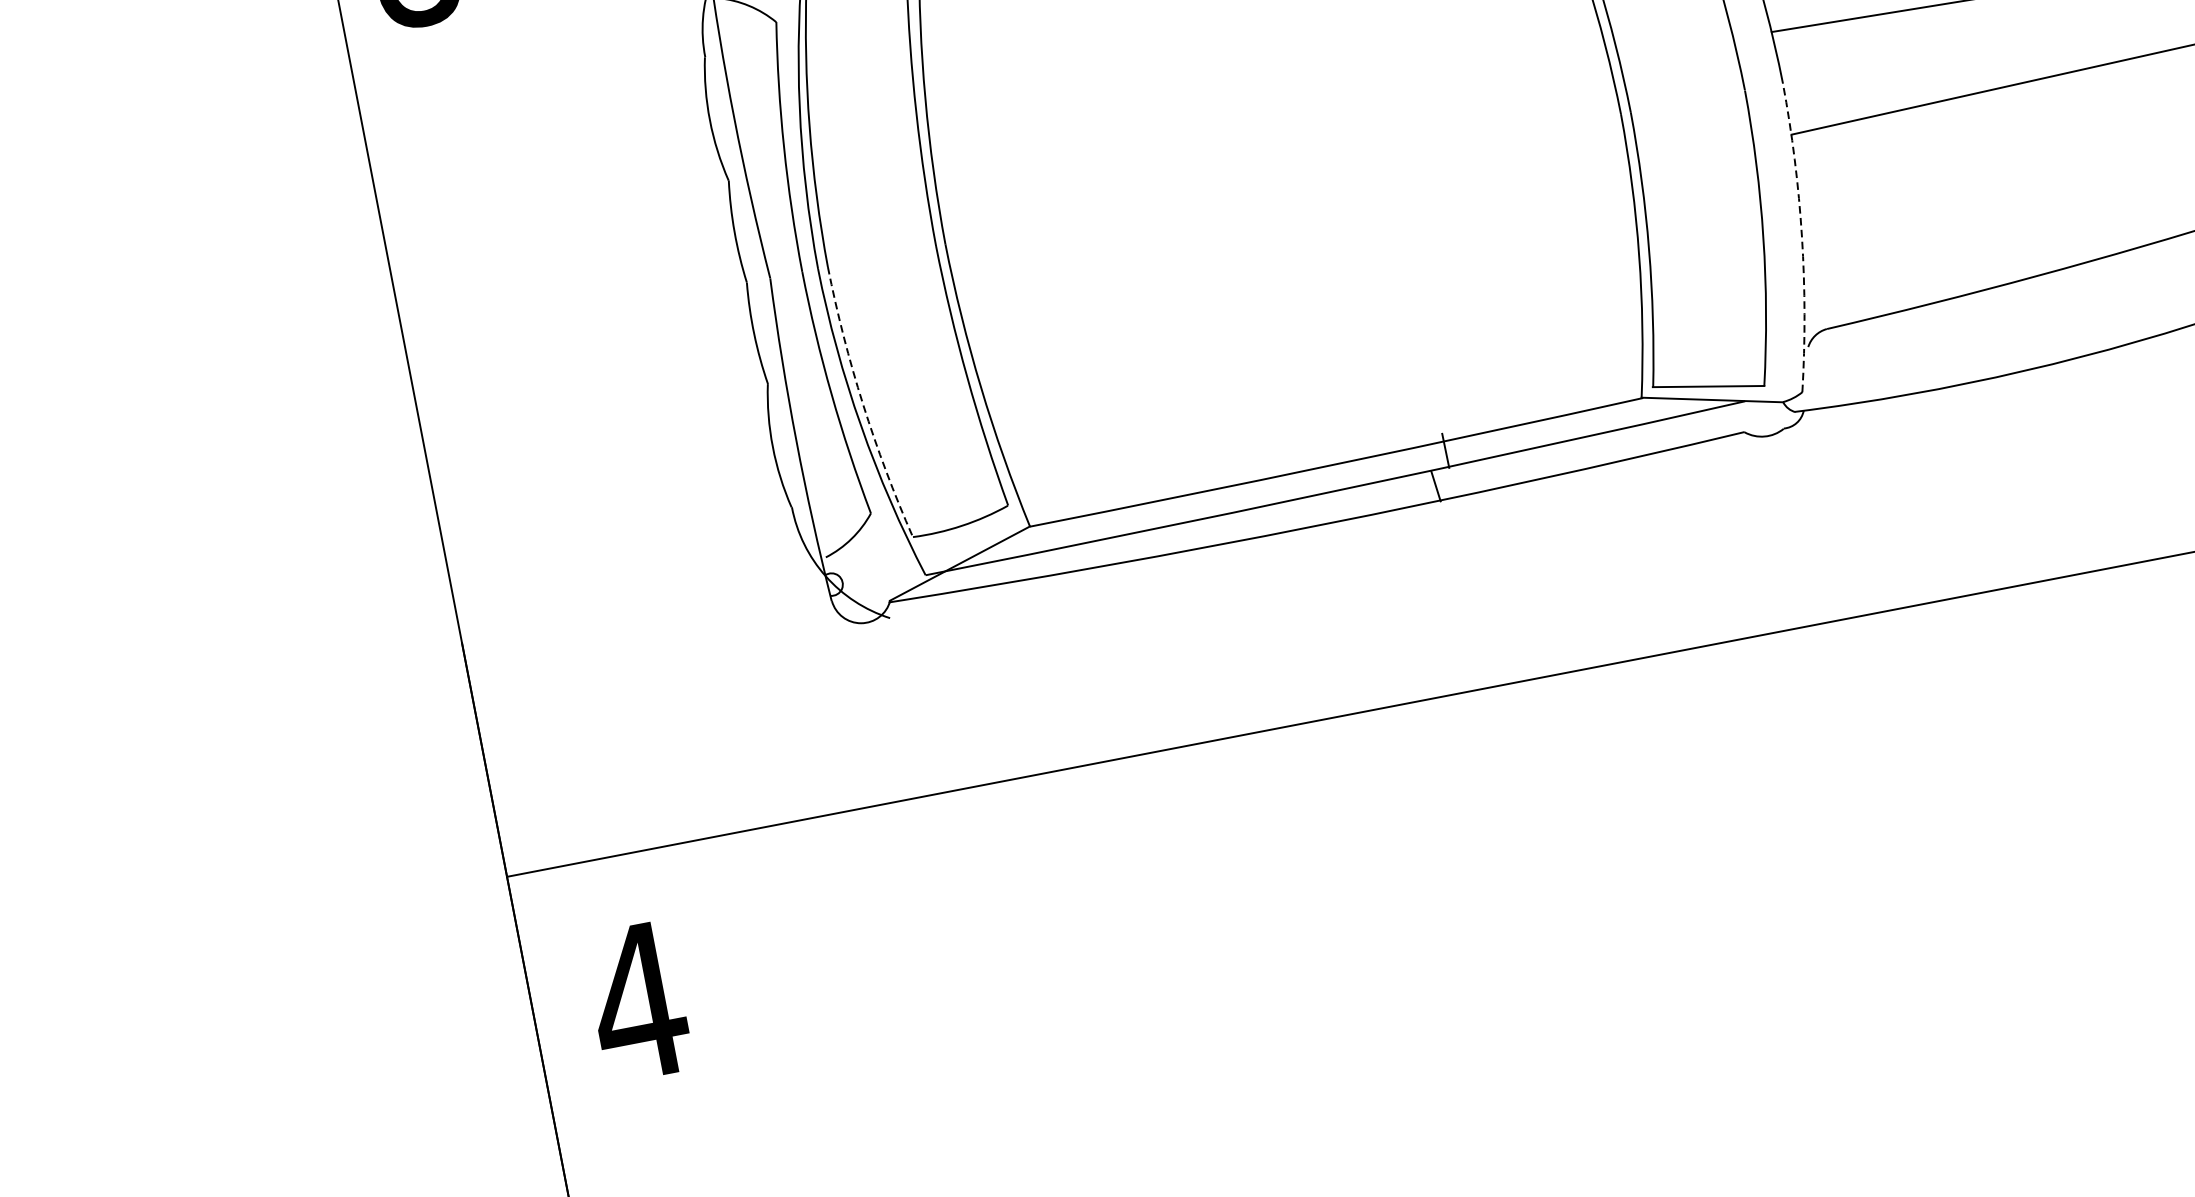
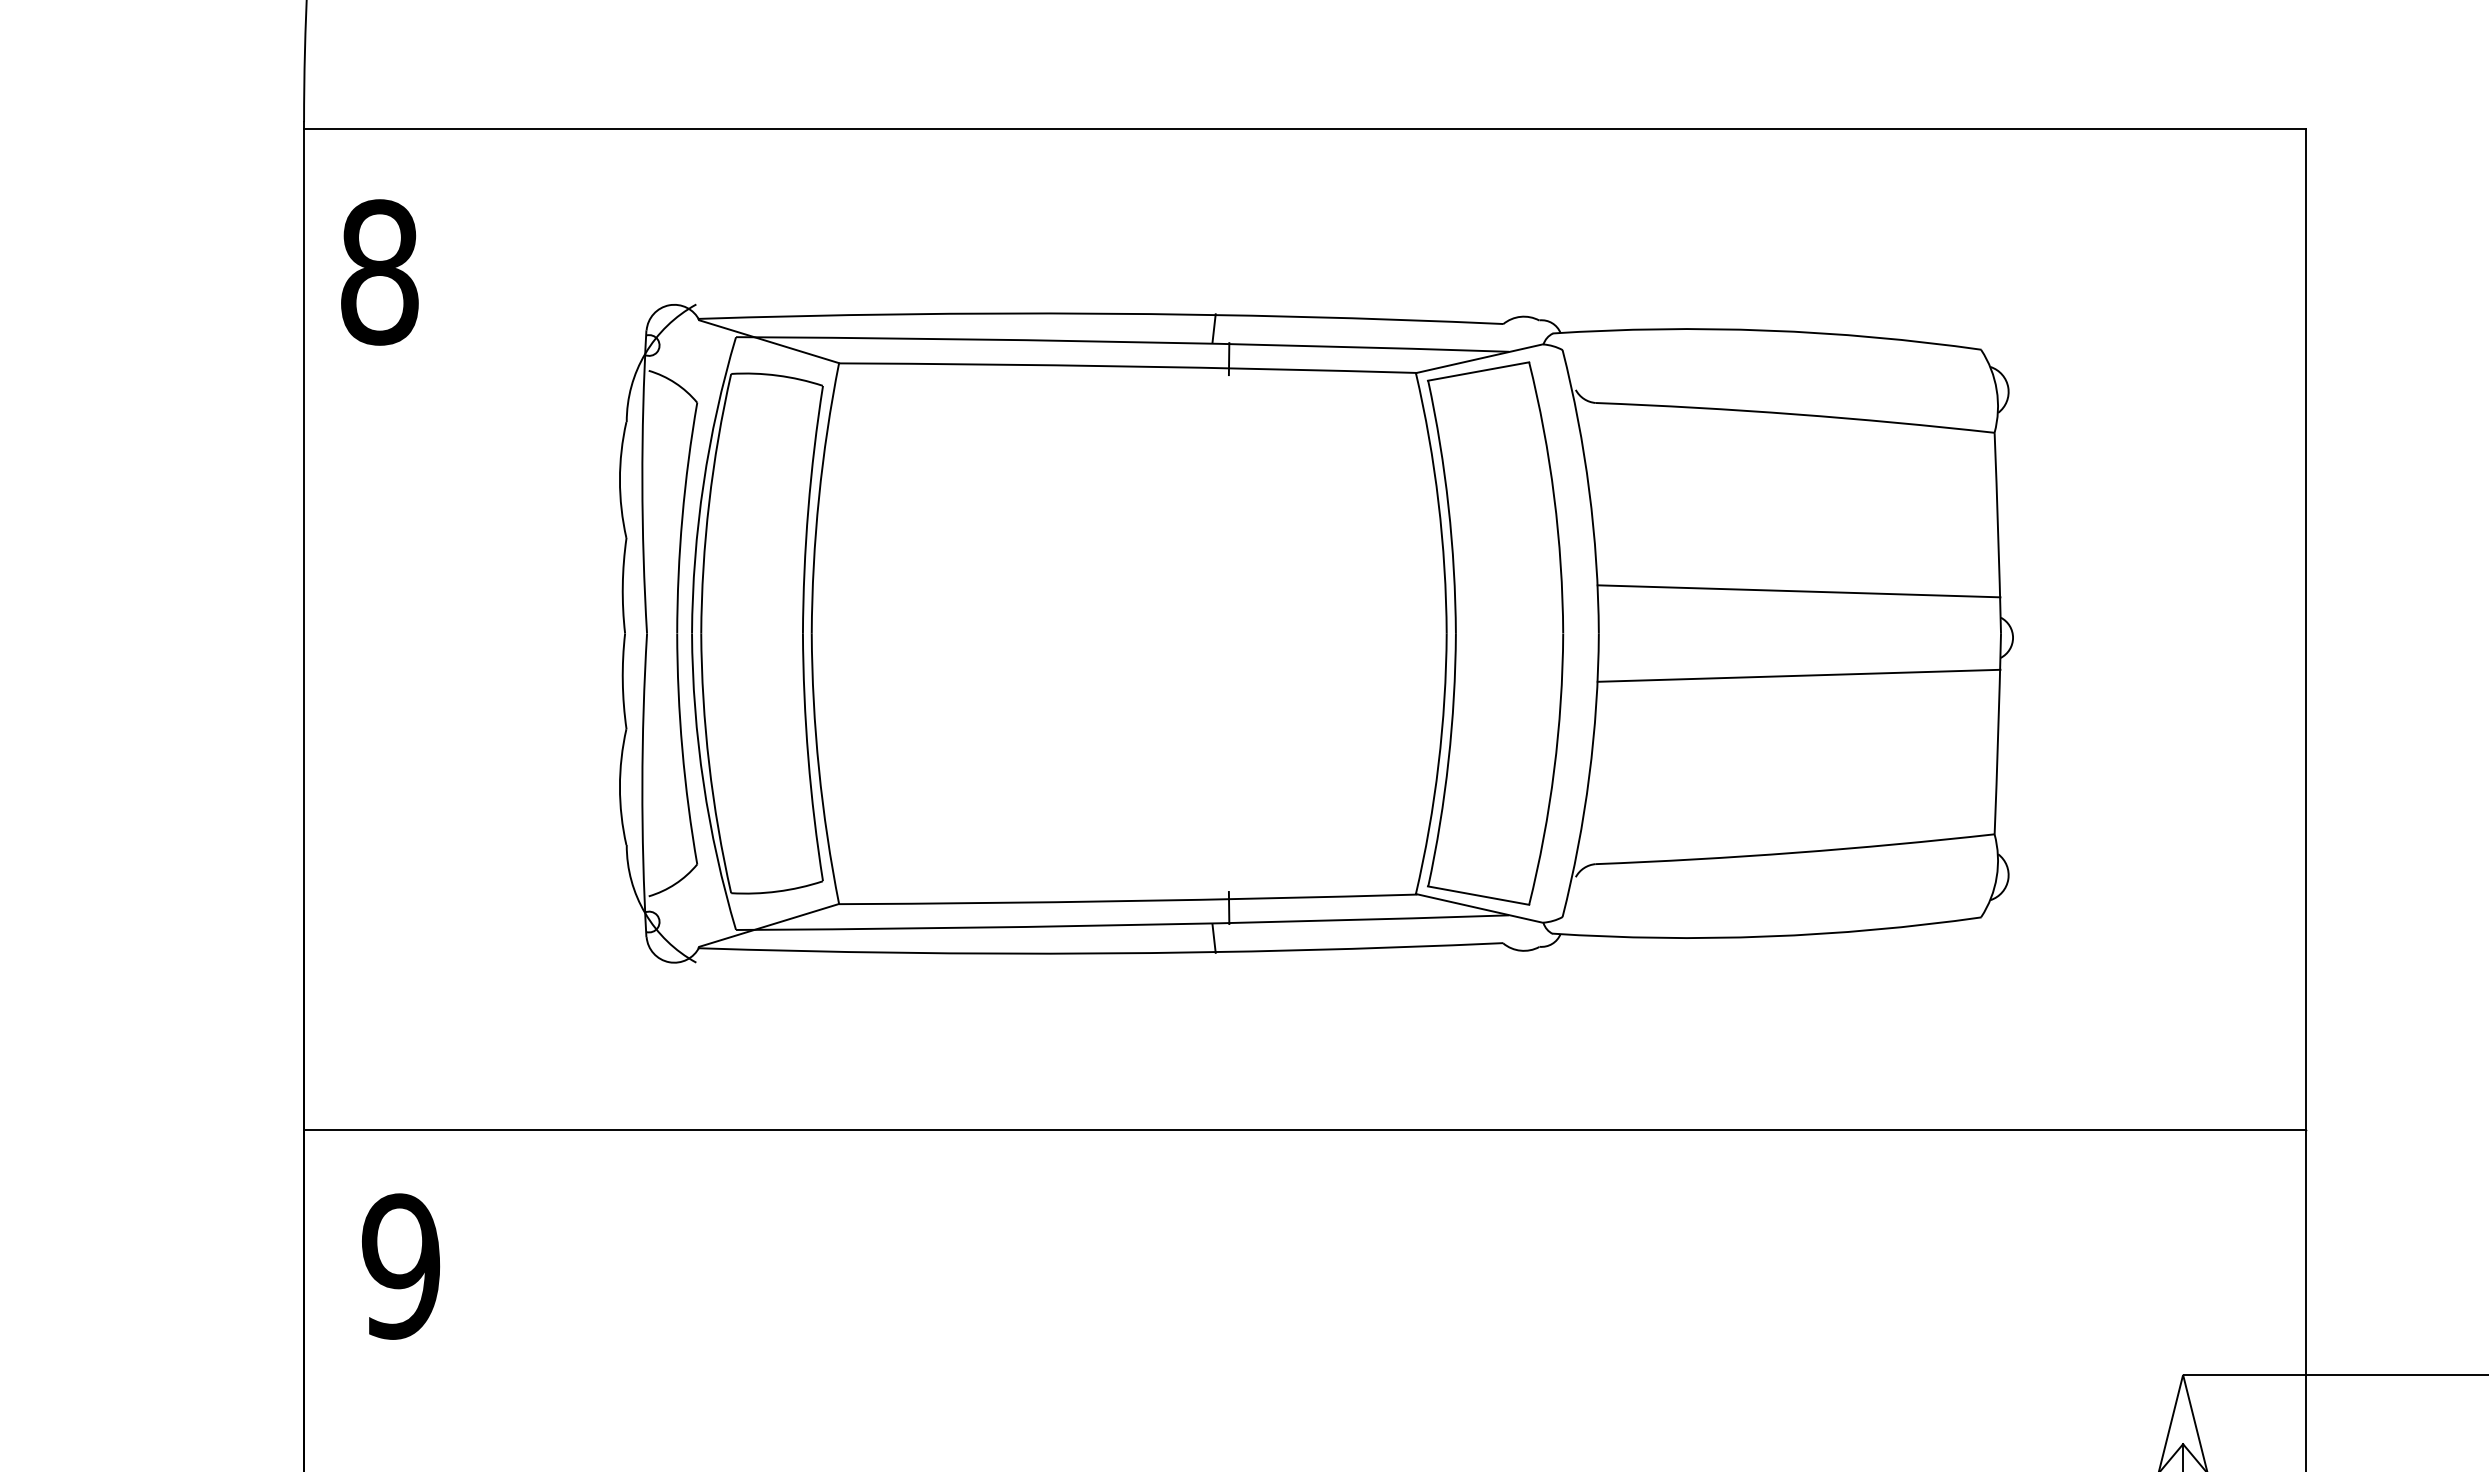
arc: (1802, 237) -> (1589, 776), dashed -> solid
arc: (863, 404) -> (709, 764), dashed -> solid
text: (637, 1002) -> (400, 1266), 4 -> 9

